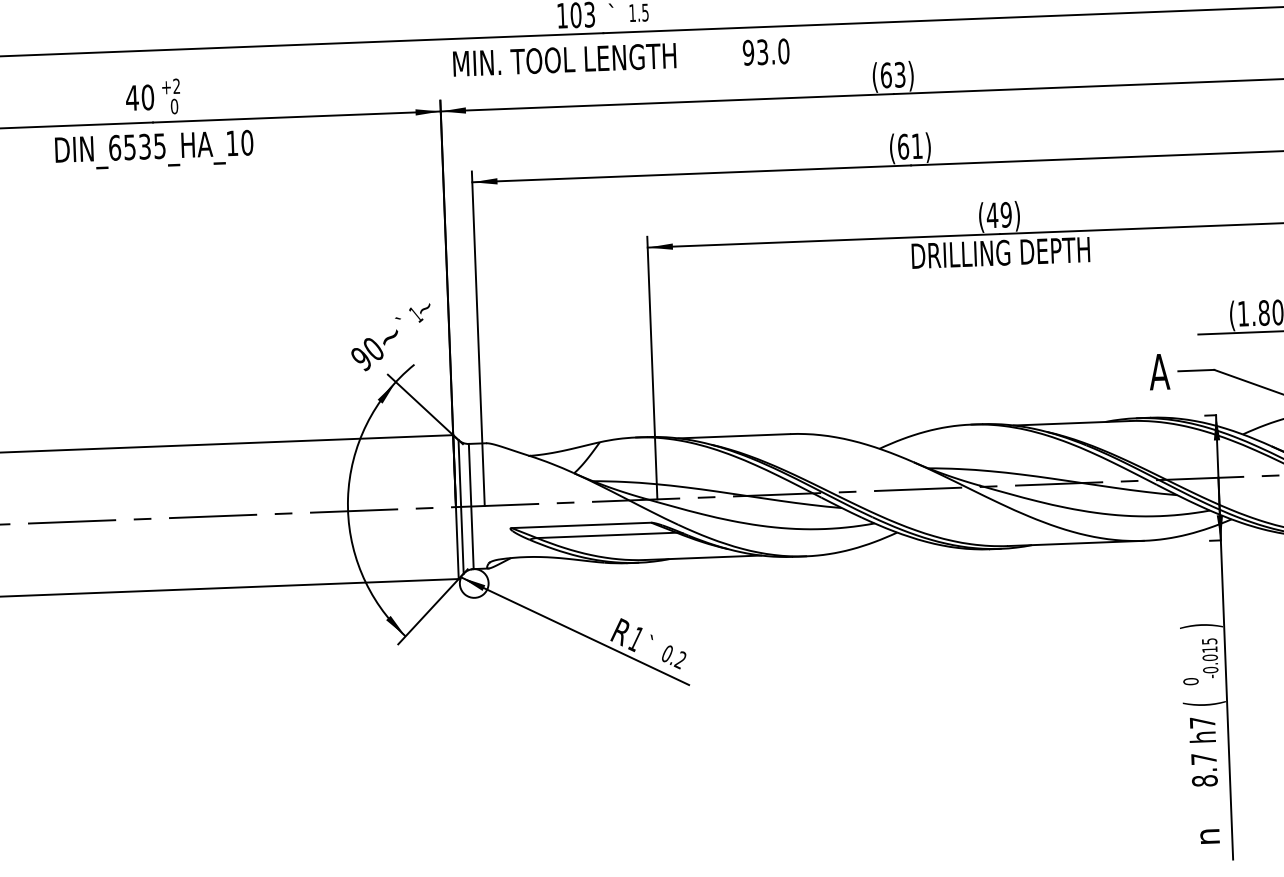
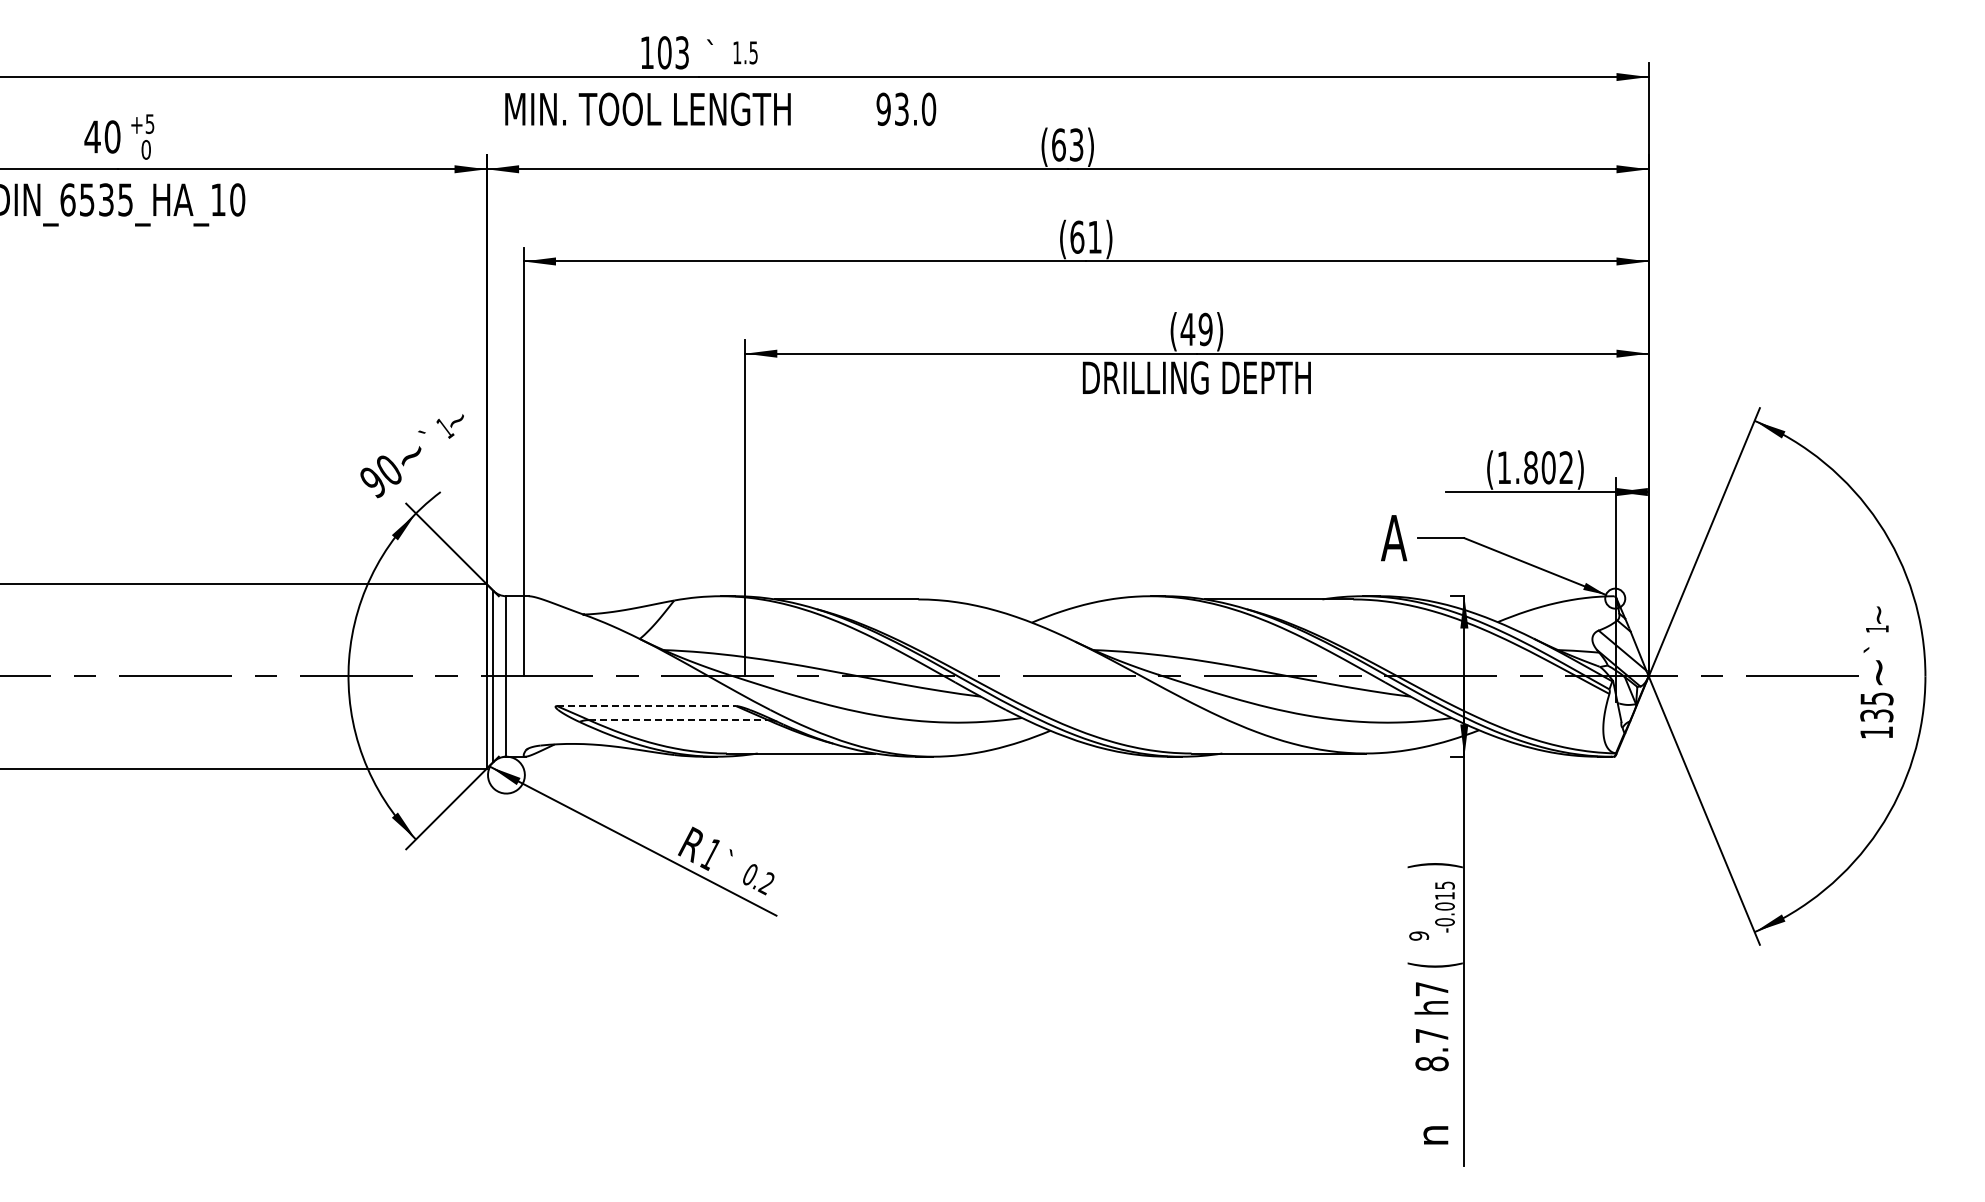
text: (176, 86) -> (149, 124), +2 -> +5
line: (581, 525) -> (646, 706), solid -> dashed
line: (606, 535) -> (678, 720), solid -> dashed
text: (1191, 681) -> (1419, 935), 0 -> 9

